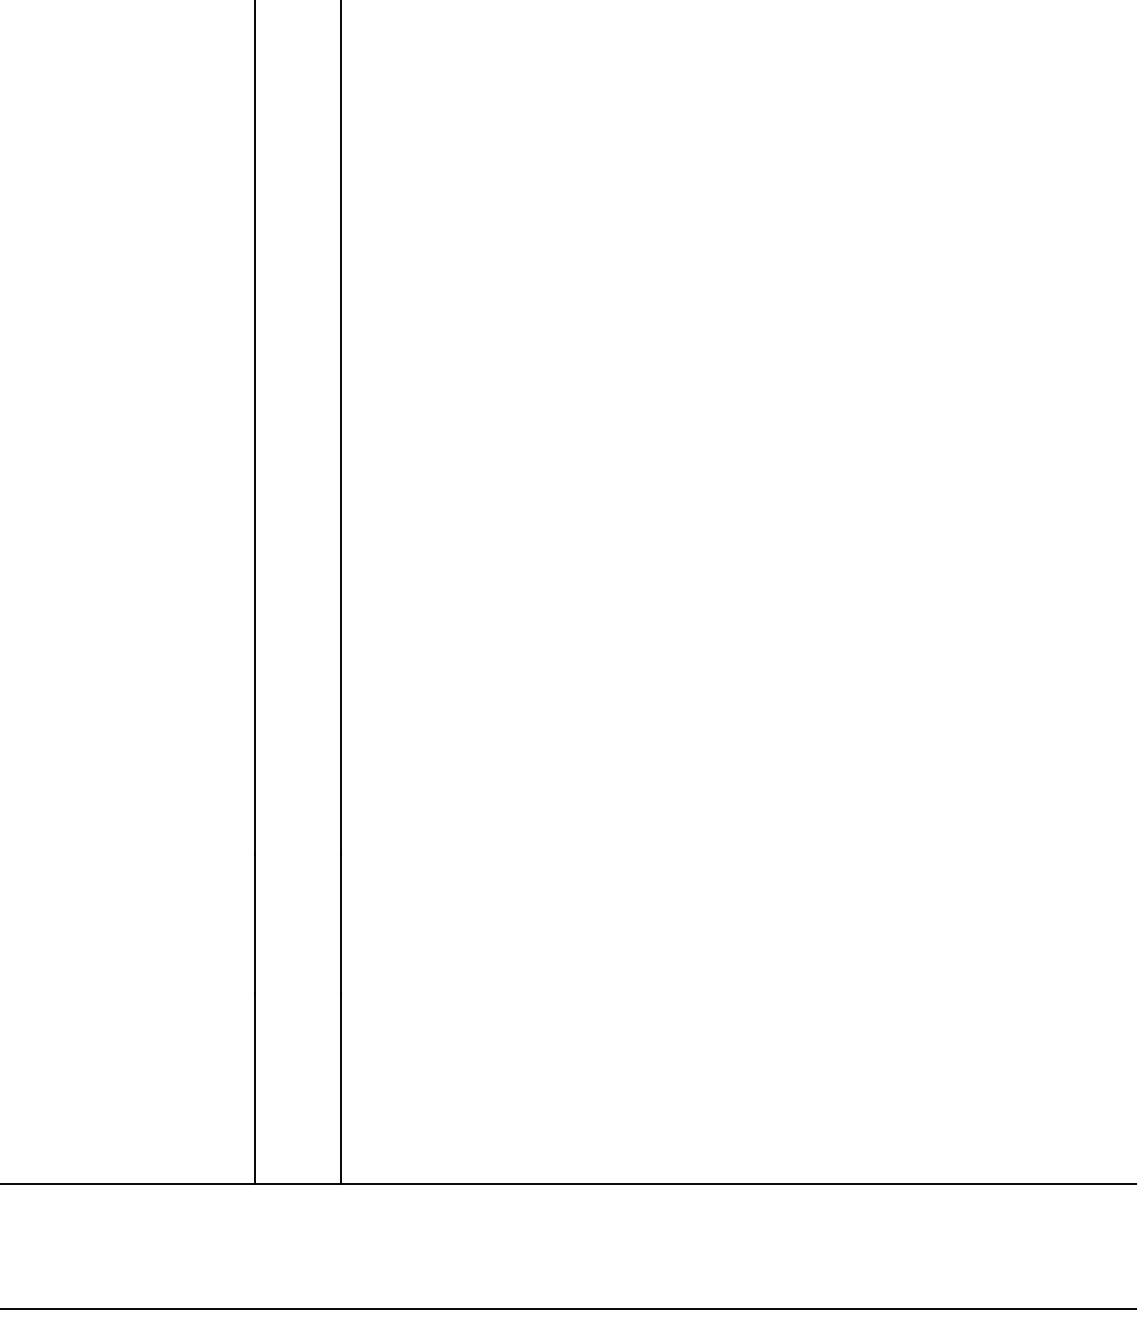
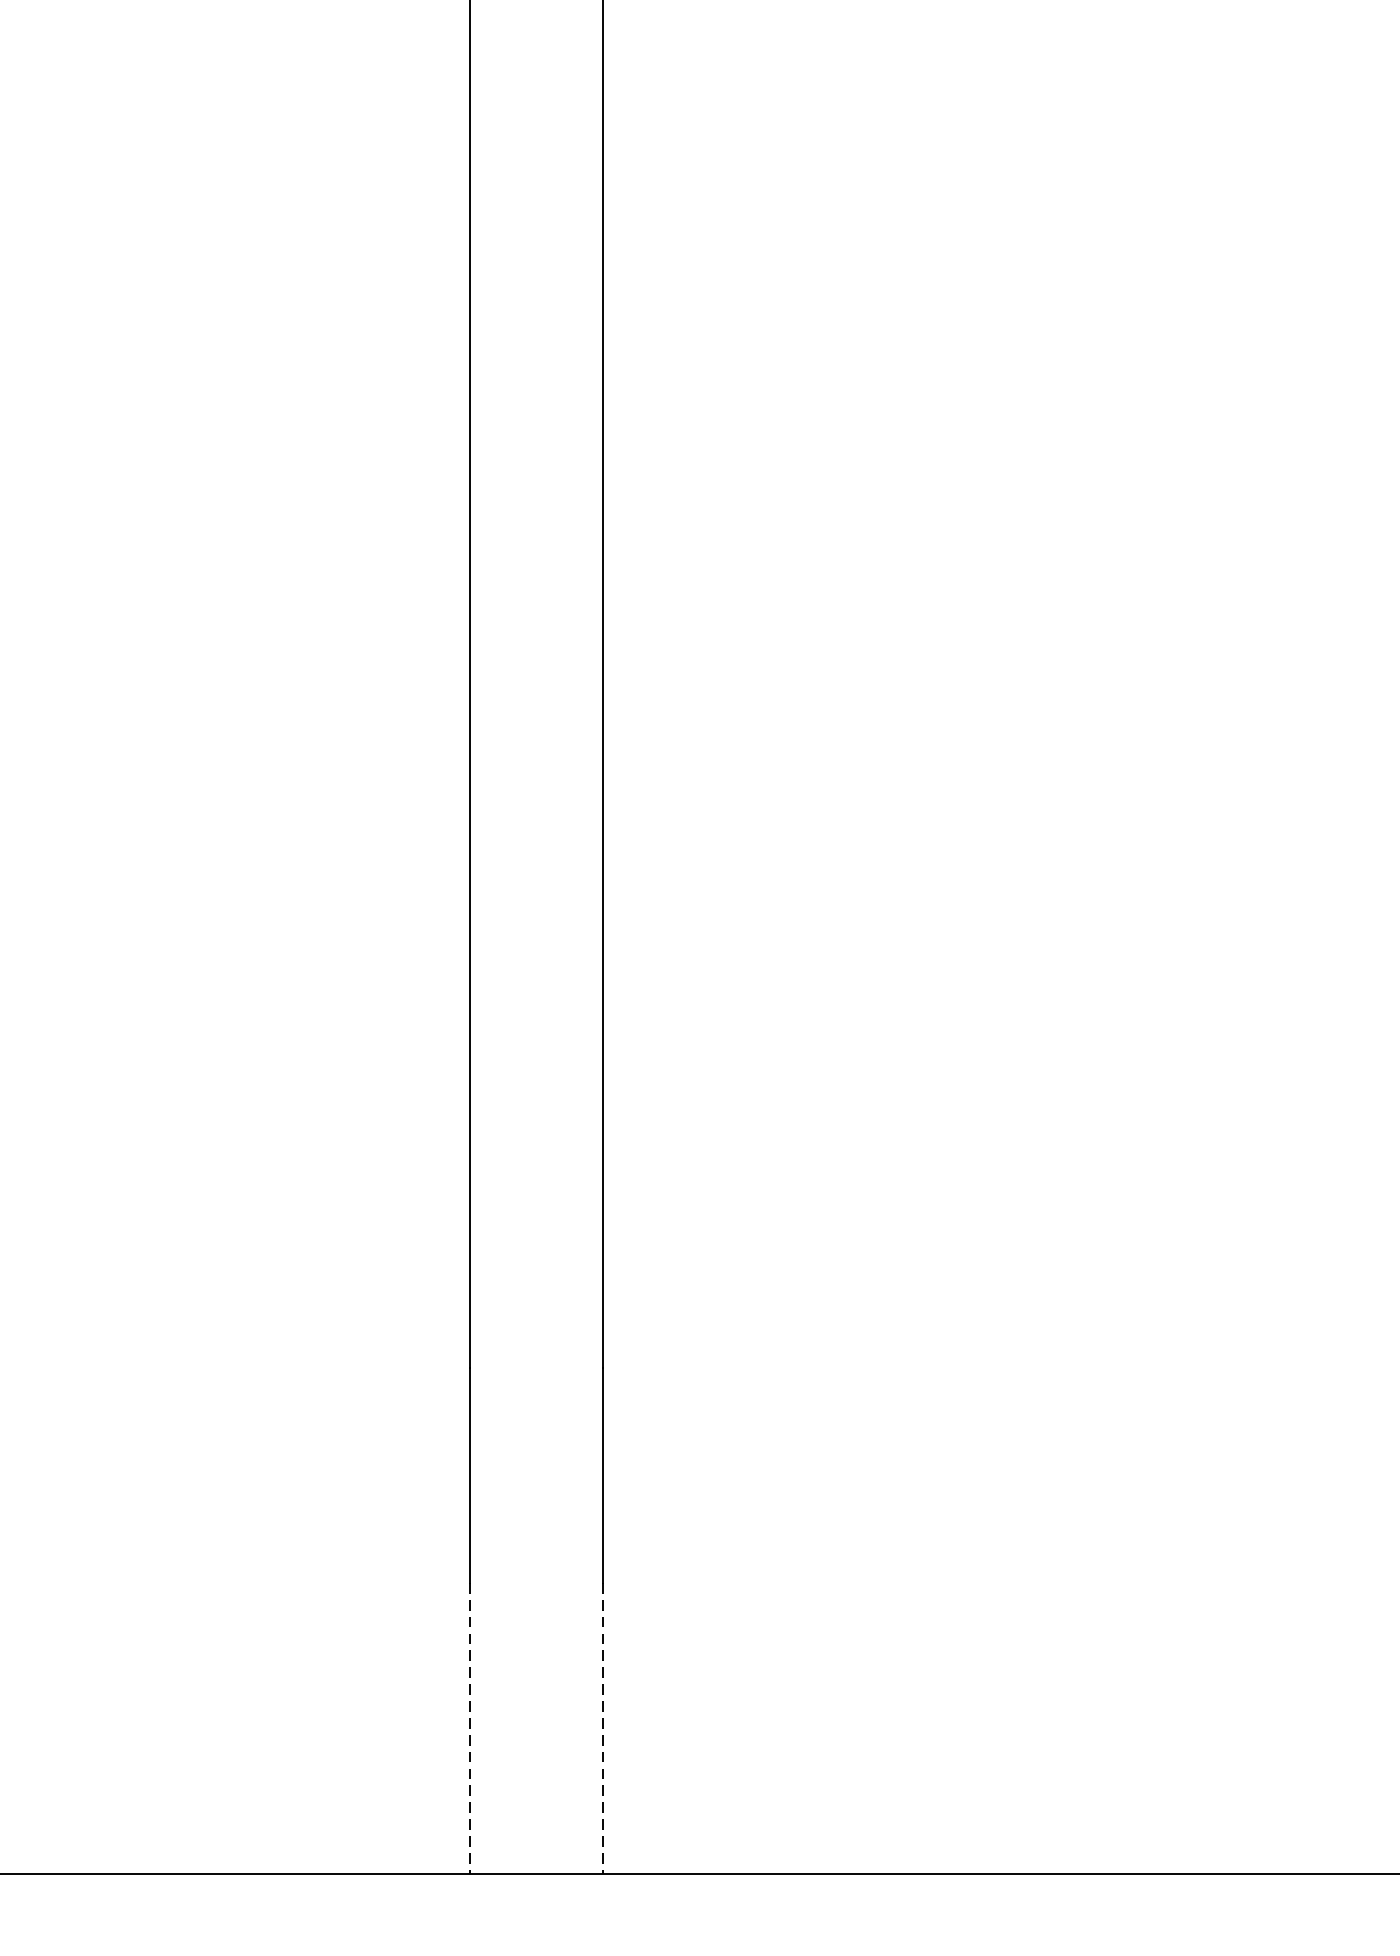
line: (254, 1089) -> (469, 1728), solid -> dashed
line: (341, 1089) -> (603, 1728), solid -> dashed

